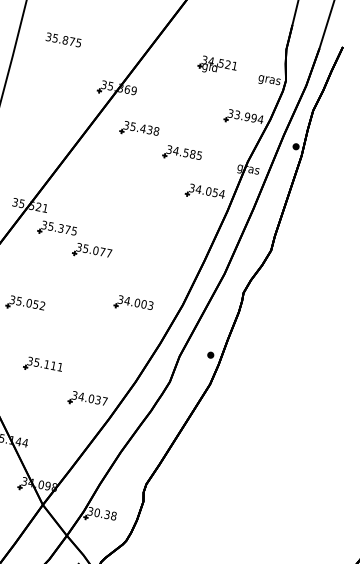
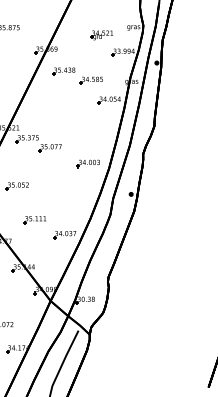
part: (216, 66) -> (101, 35), moved
part: (132, 303) -> (87, 163), moved

